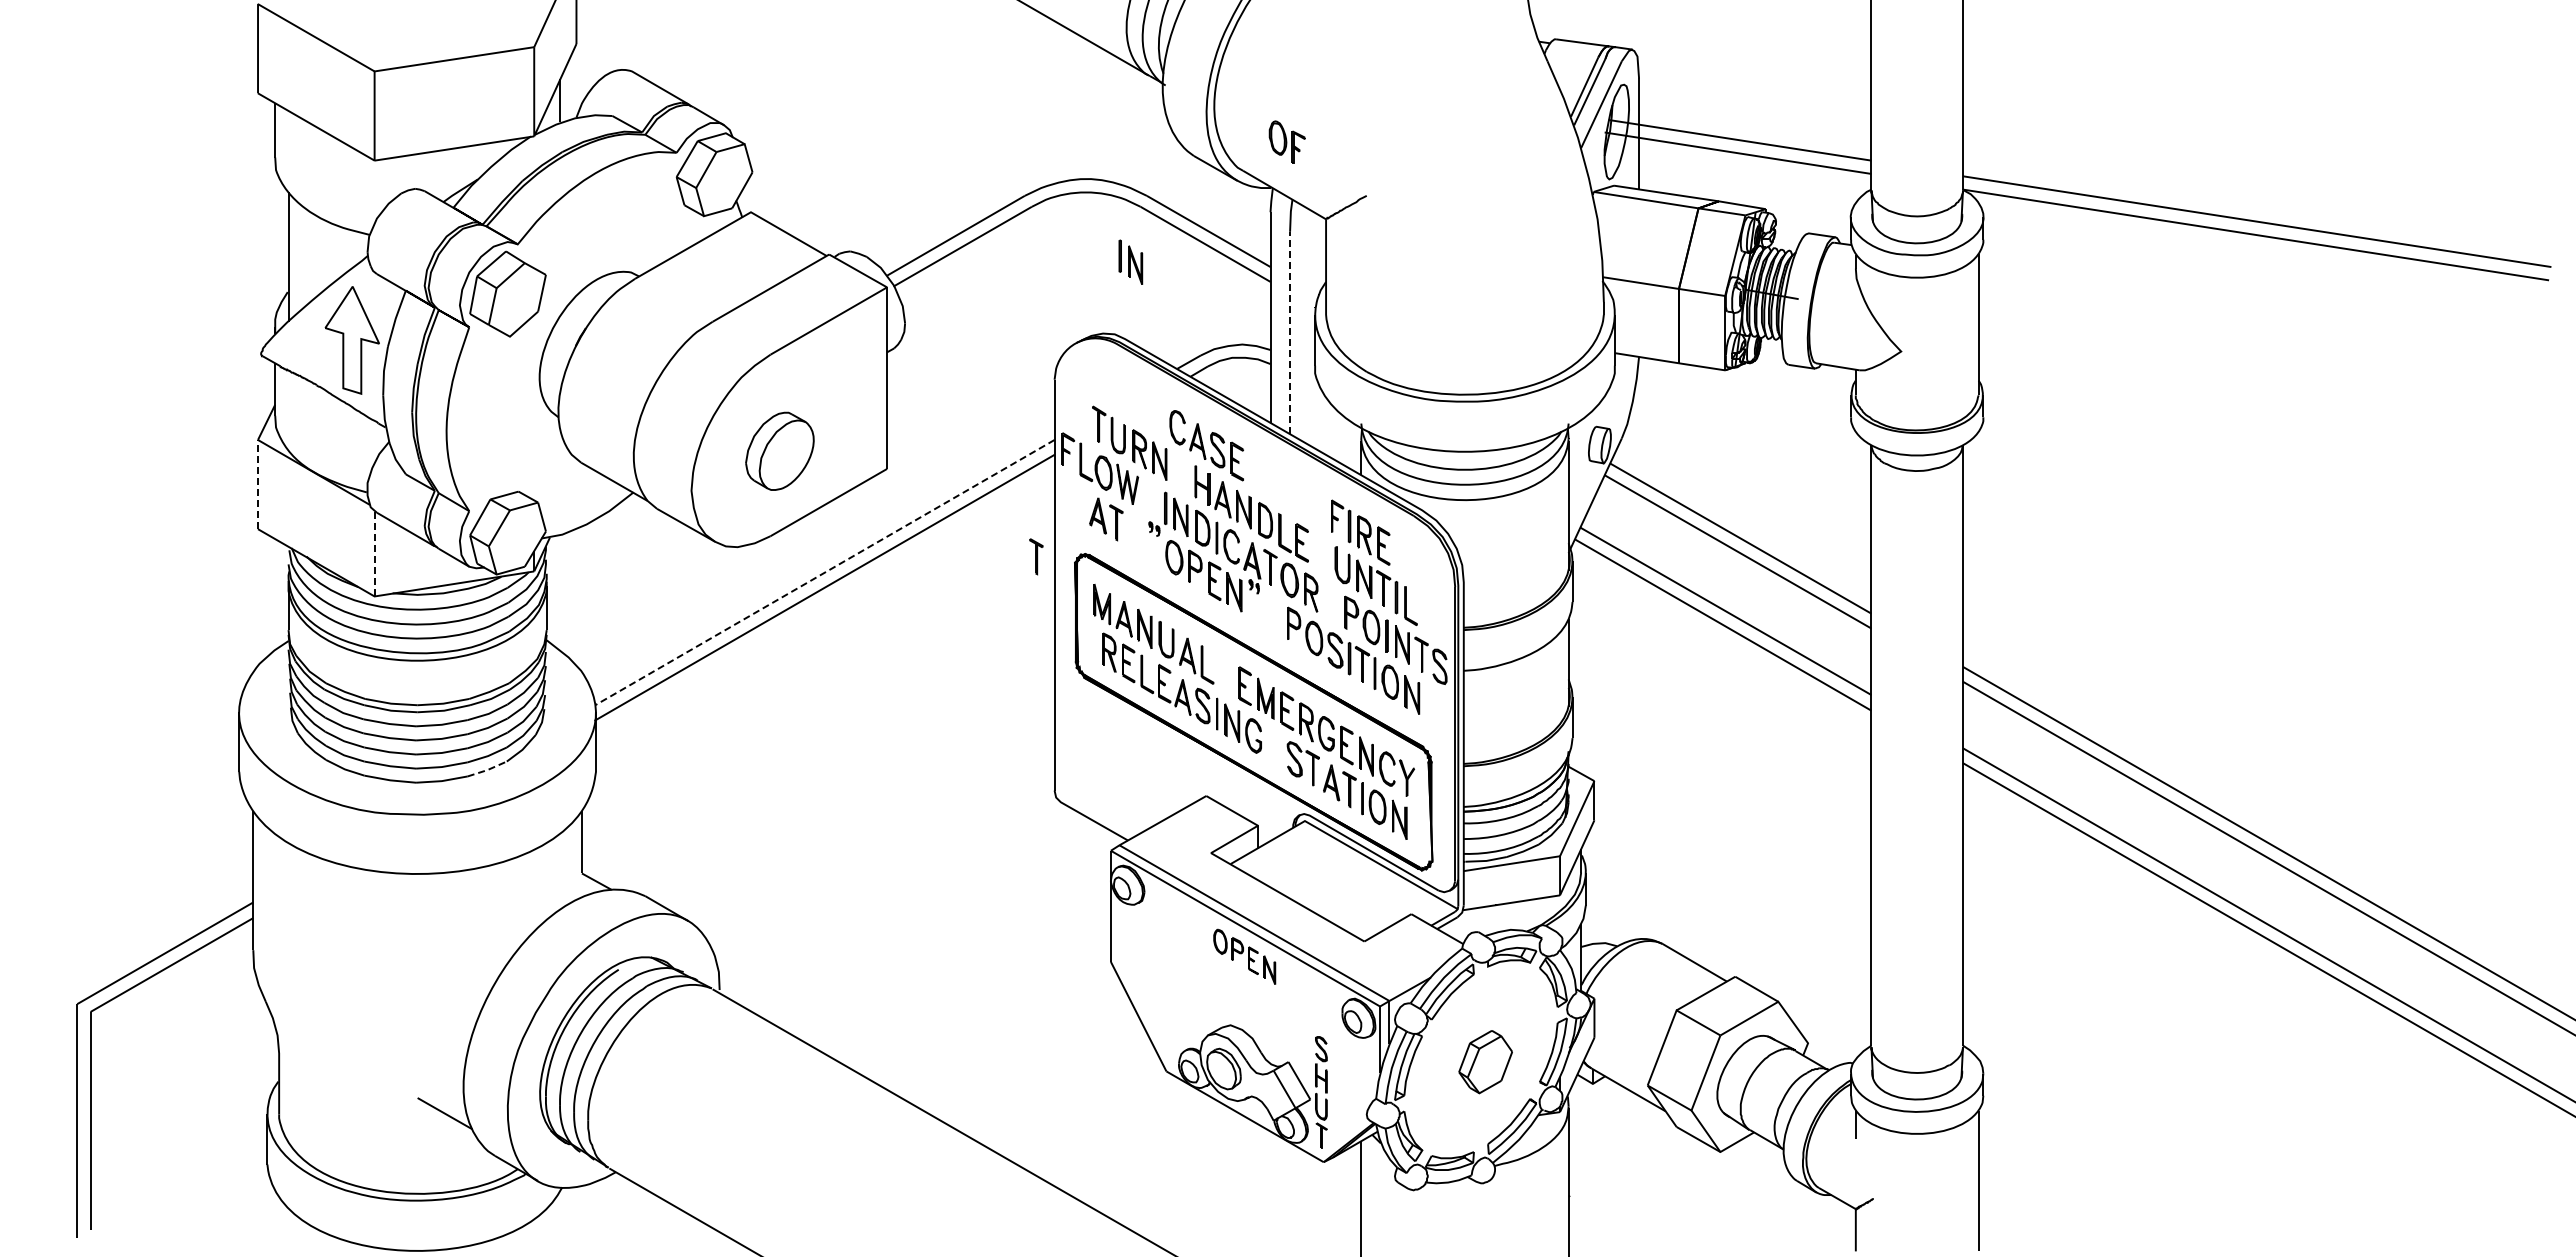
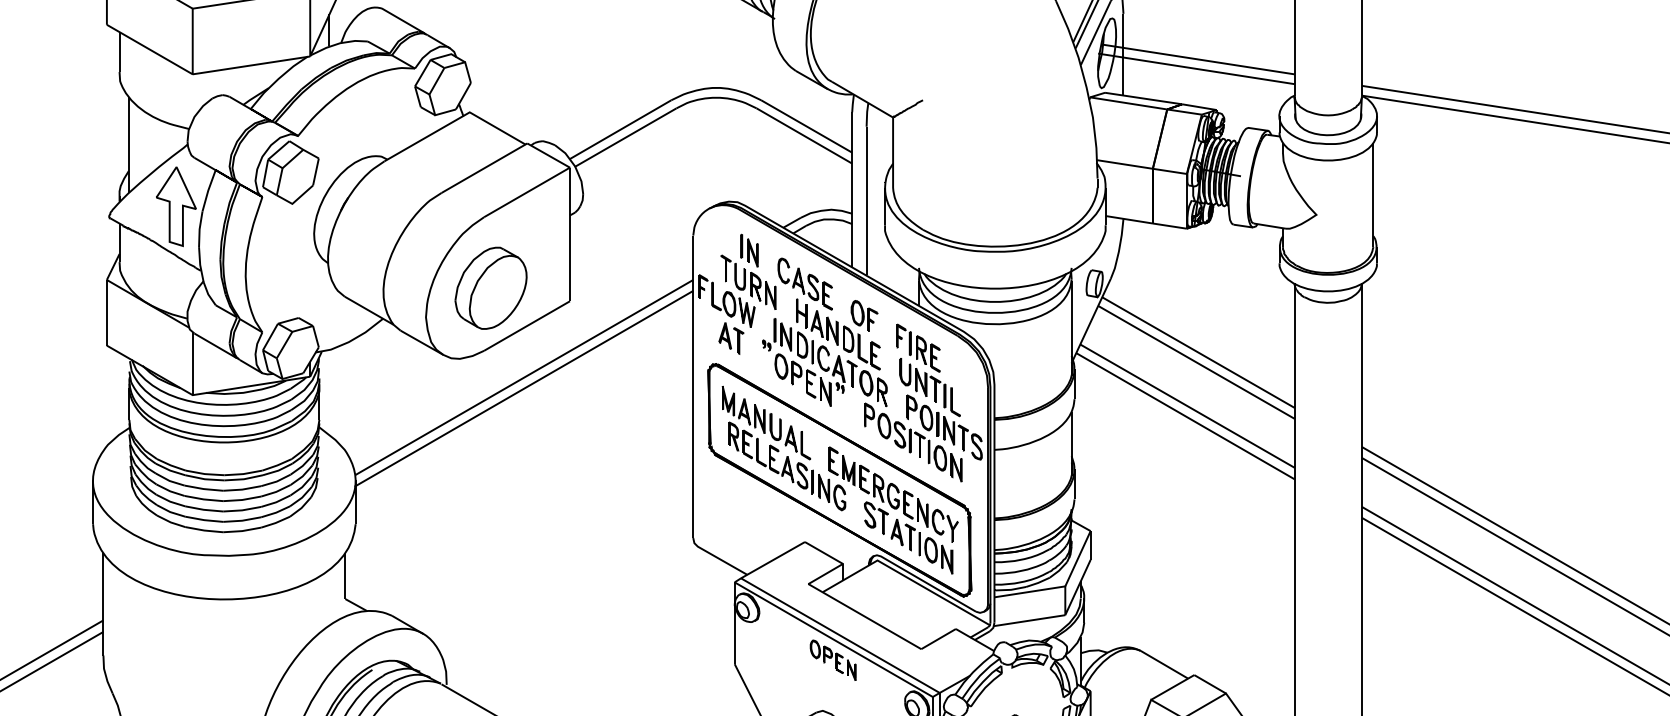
part: (1286, 141) -> (863, 315), moved
part: (1130, 261) -> (749, 250), moved
line: (1290, 332) -> (866, 200), dashed -> solid
part: (779, 451) -> (490, 288), size x1.43
line: (258, 484) -> (107, 312), dashed -> solid
line: (374, 553) -> (192, 363), dashed -> solid
part: (1036, 556) -> (679, 365), removed
line: (824, 572) -> (523, 377), dashed -> solid
line: (487, 770) -> (275, 523), dashed -> solid
fill: (1430, 811) -> (969, 553), added

